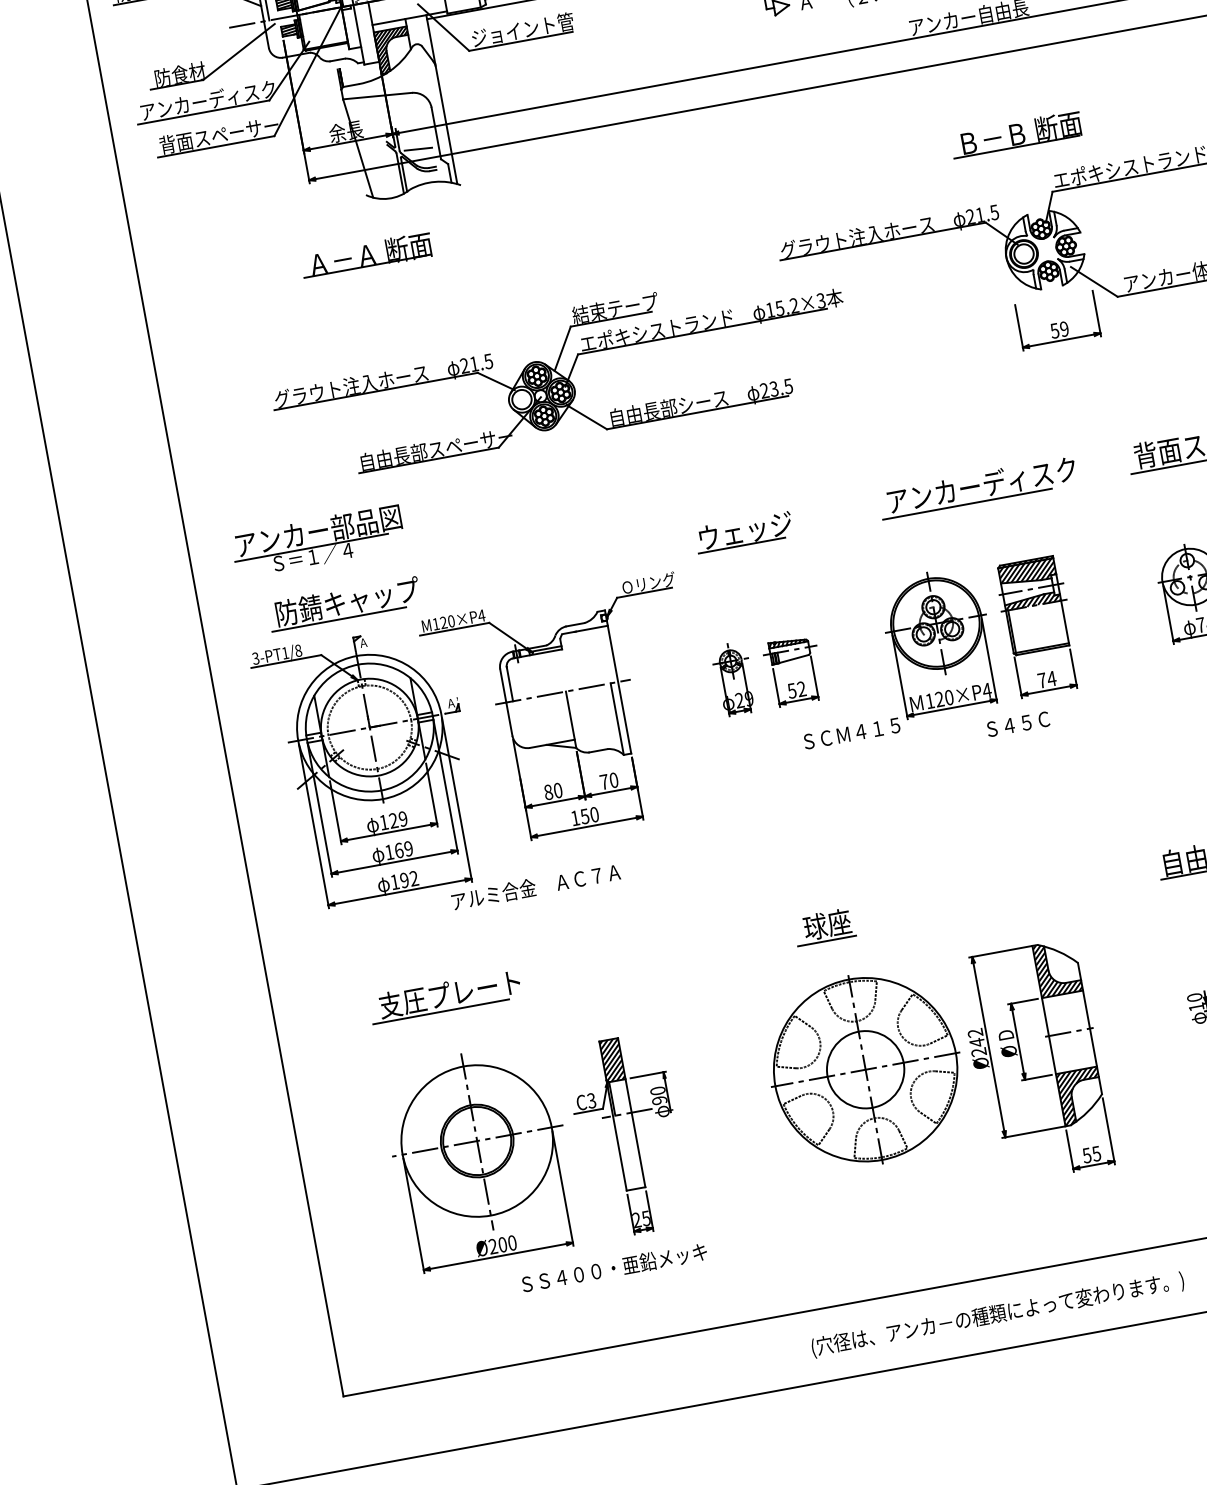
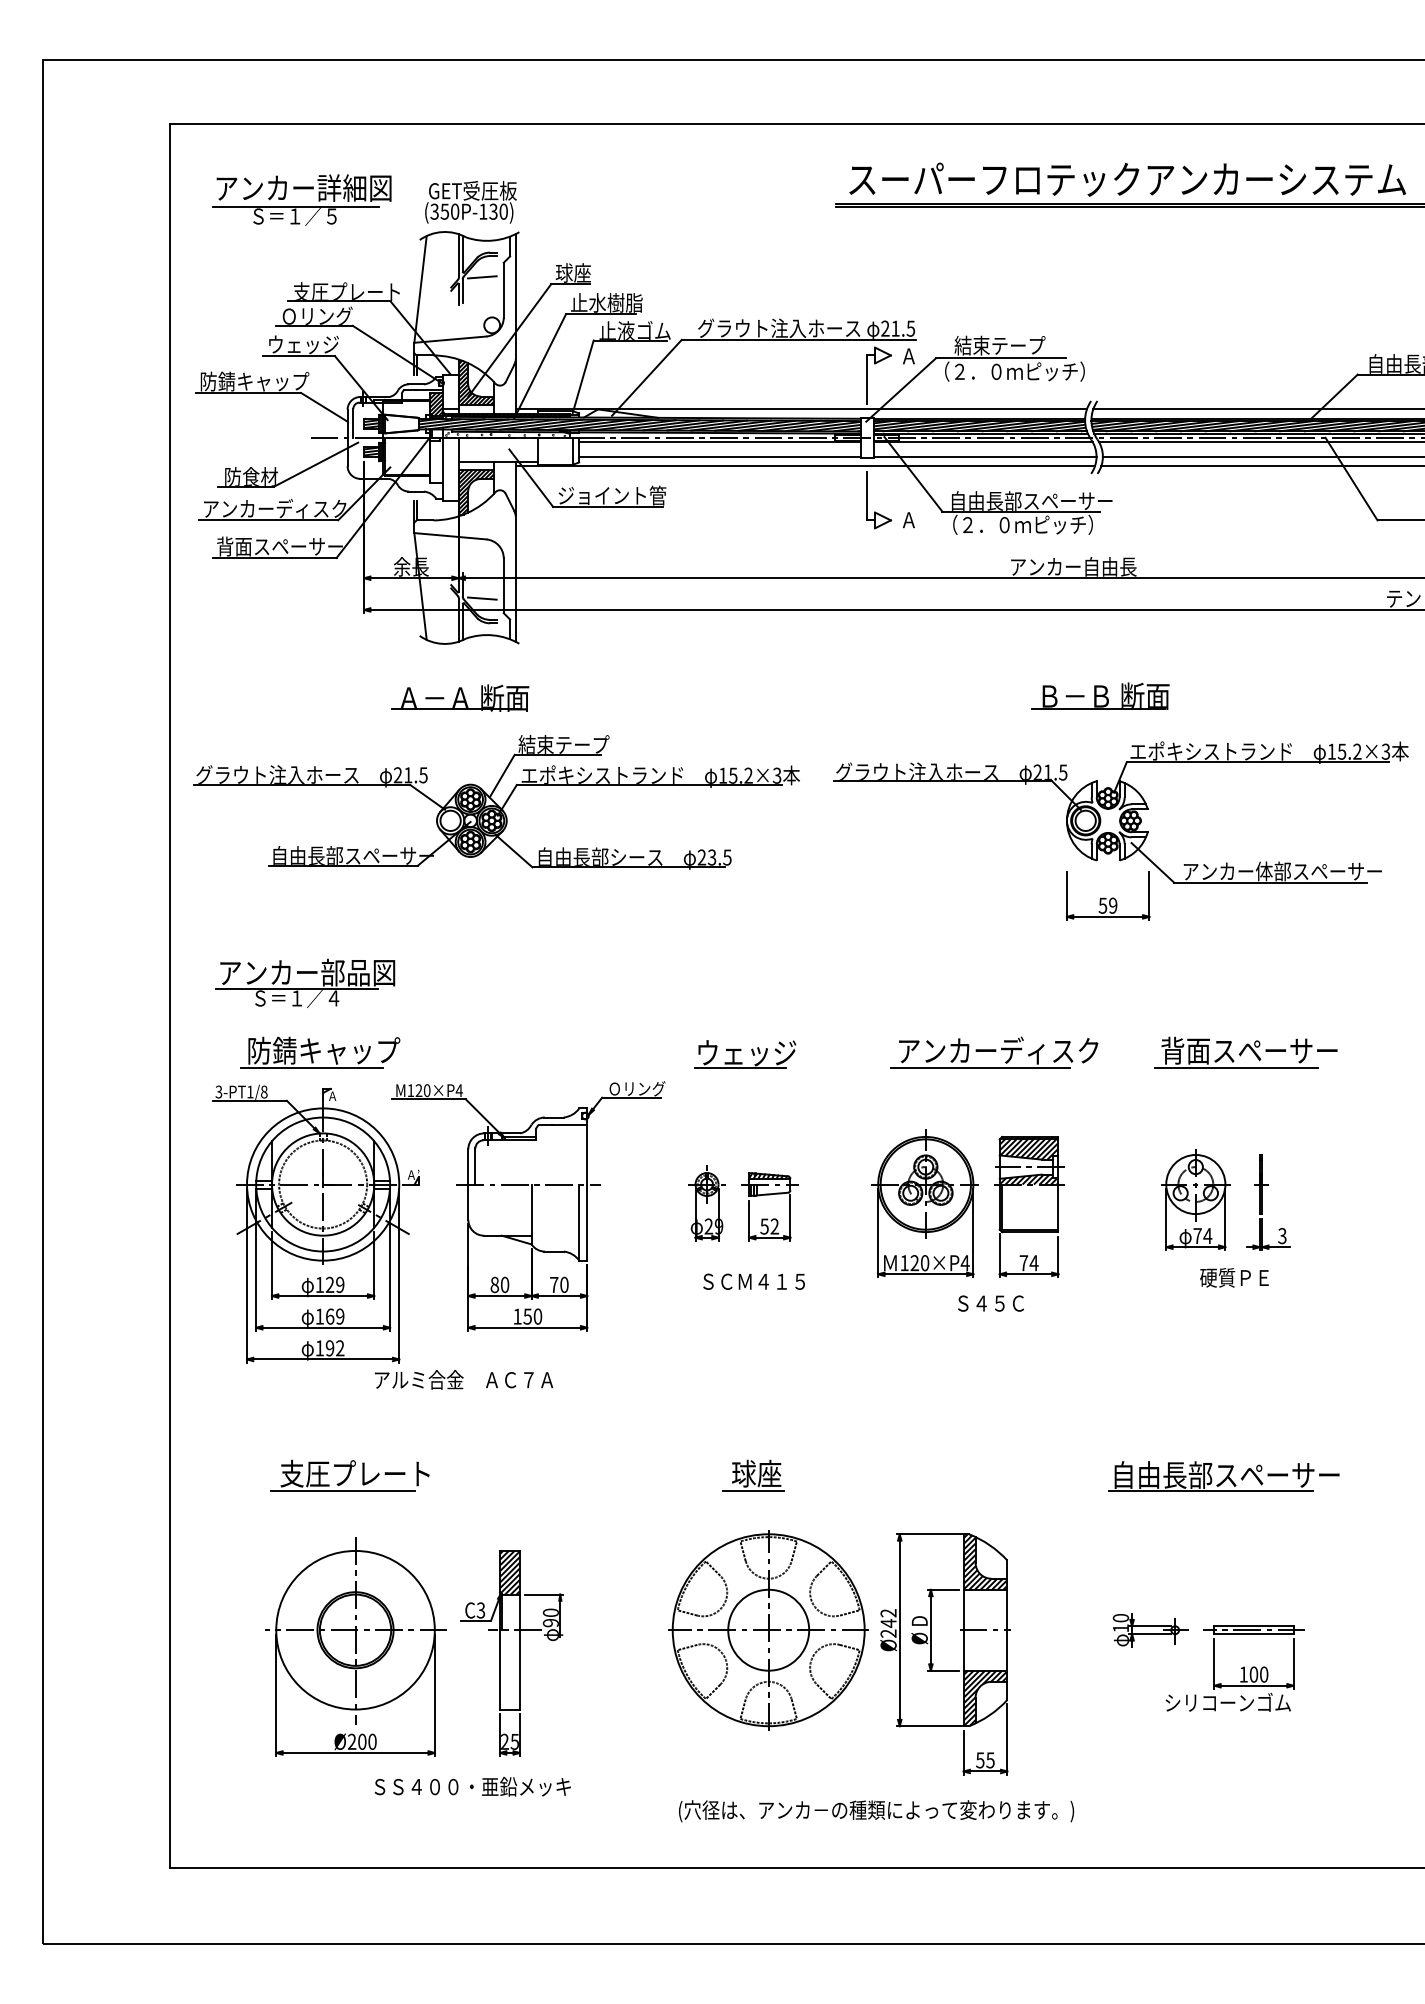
part: (366, 254) -> (460, 697), moved
part: (561, 373) -> (496, 801), moved
text: (851, 733) -> (753, 1281), moved
text: (997, 1314) -> (876, 1811), moved

